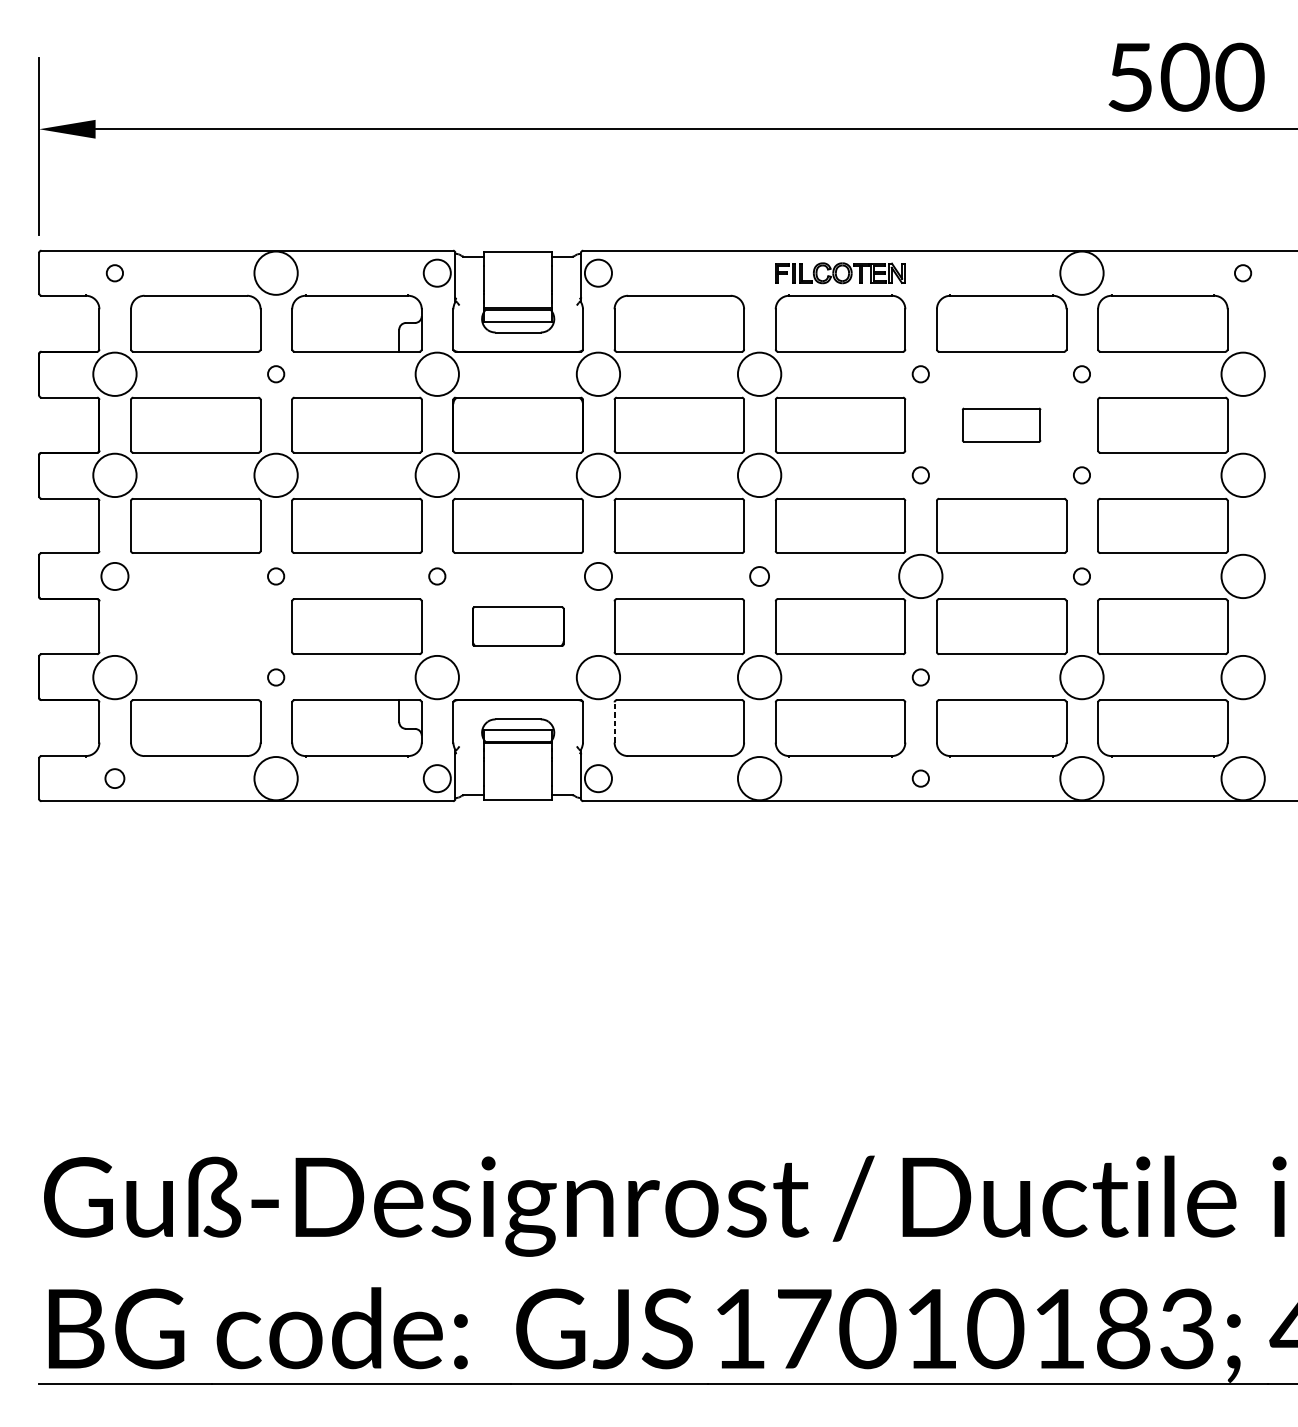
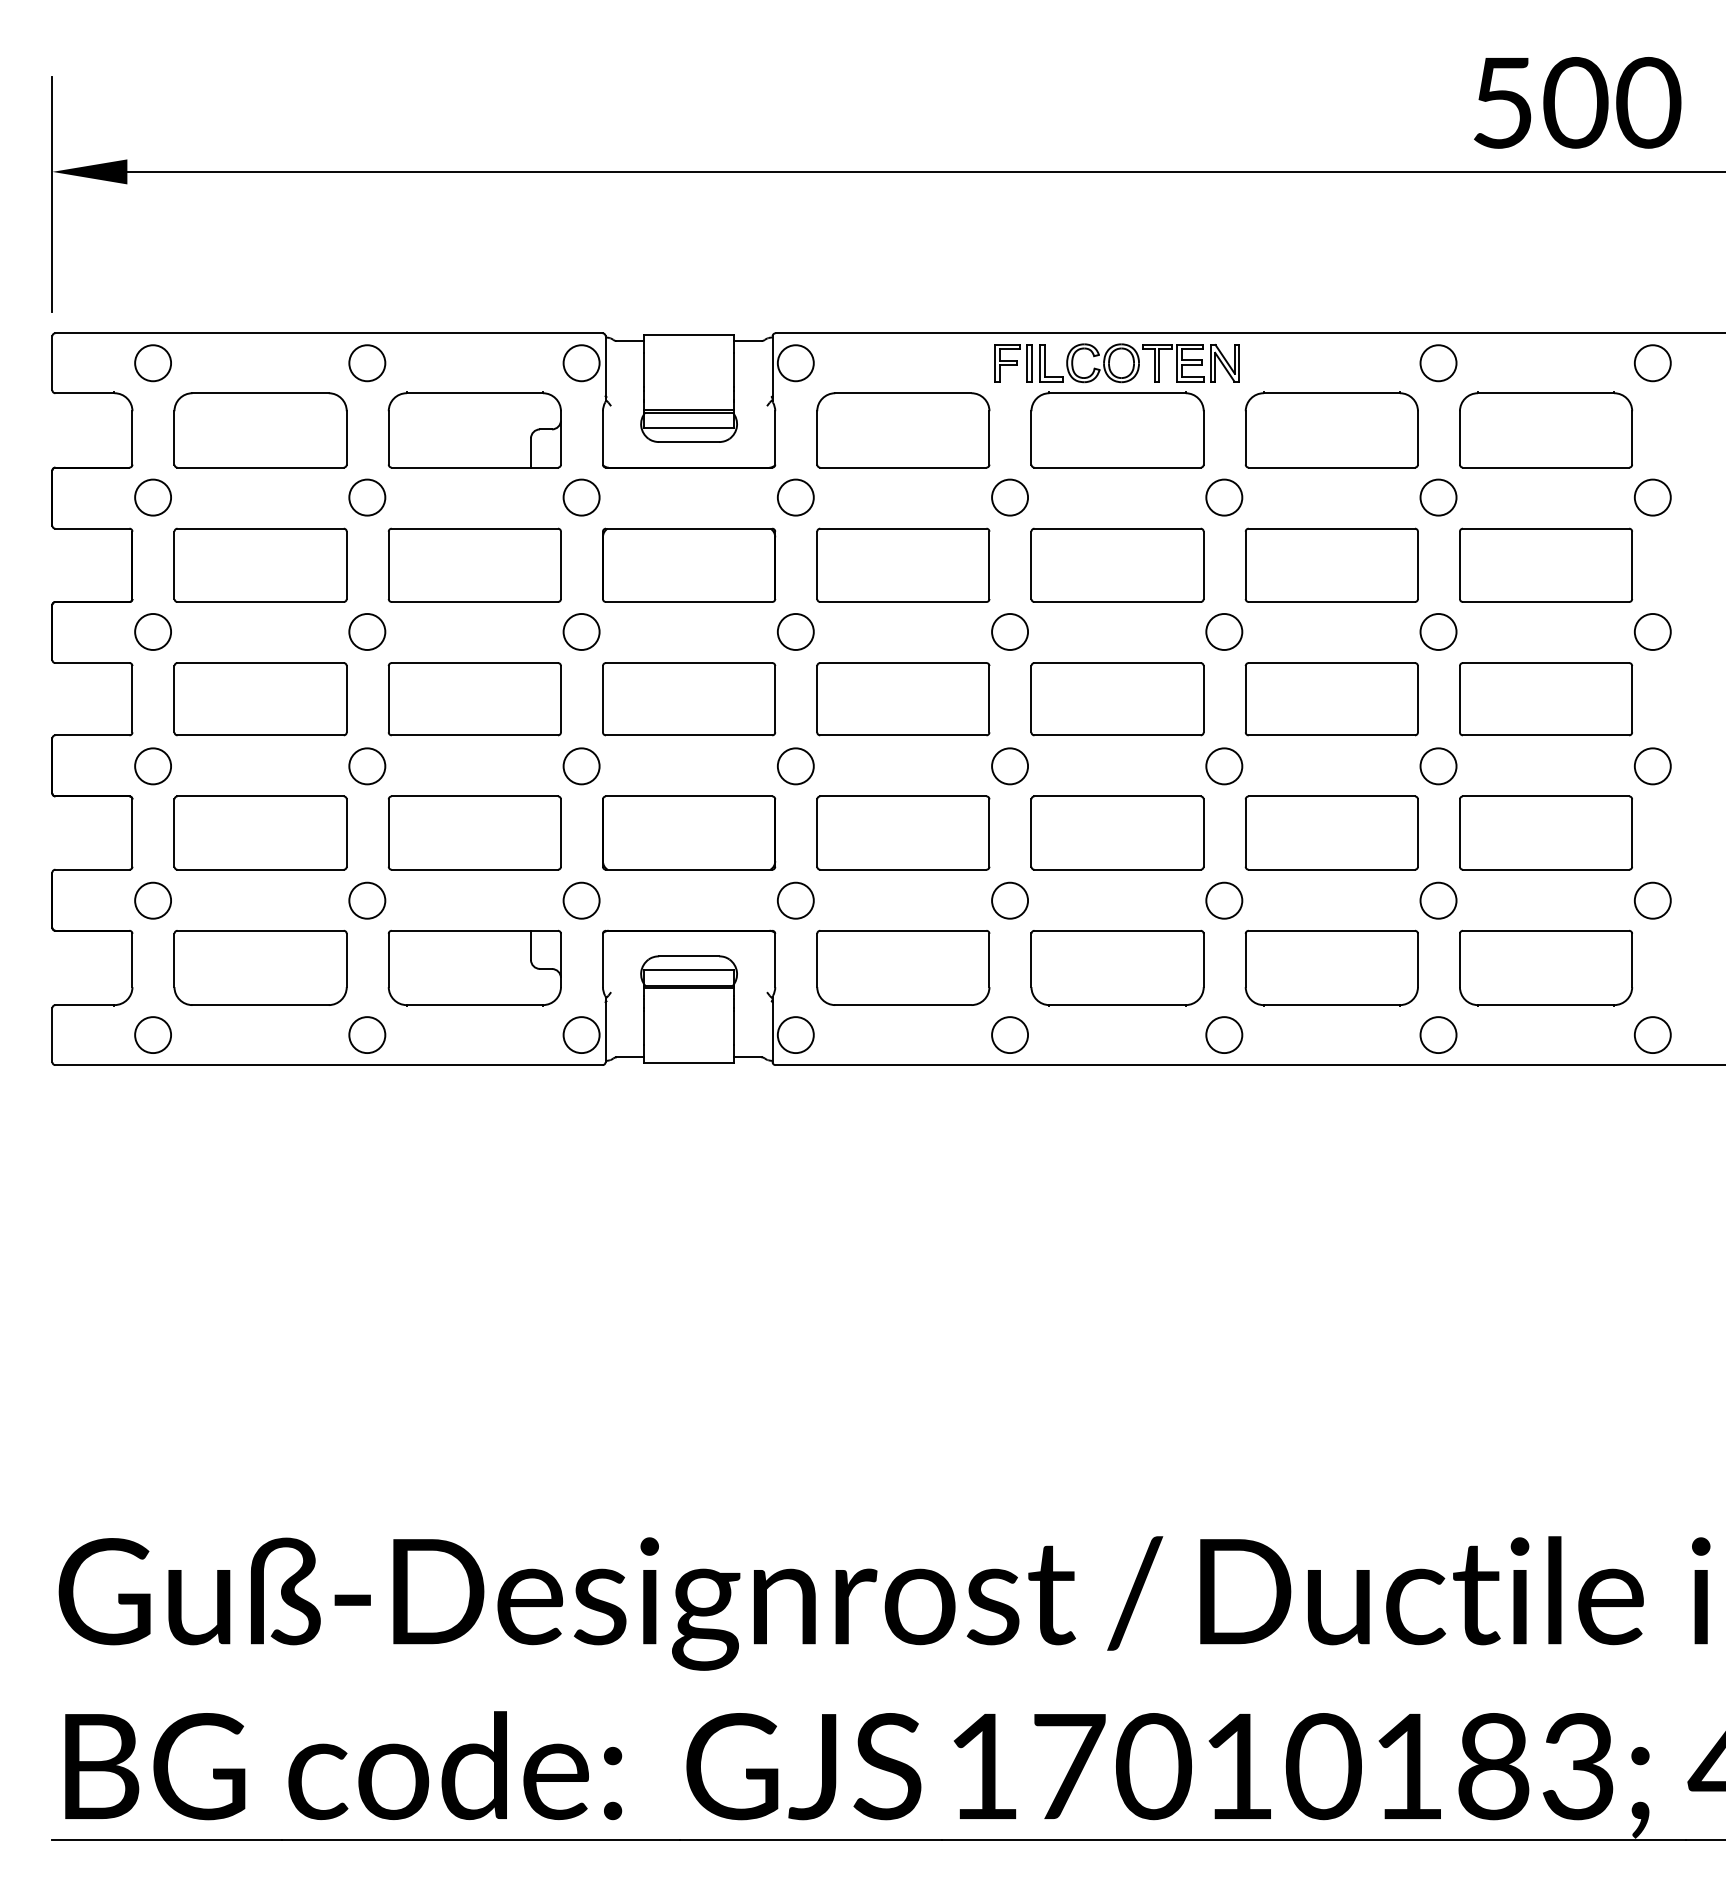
circle: (114, 273) -> (152, 363), size x1.67
circle: (276, 273) -> (367, 363), size x0.62
part: (839, 273) -> (1116, 363), size x1.43
circle: (1081, 273) -> (1438, 363), size x0.62
circle: (1242, 273) -> (1652, 363), size x1.67
circle: (115, 374) -> (153, 497), size x0.62
circle: (276, 374) -> (367, 497), size x1.67
circle: (437, 374) -> (581, 497), size x0.62
circle: (598, 374) -> (795, 497), size x0.62
circle: (759, 374) -> (1010, 497), size x0.62
circle: (920, 374) -> (1224, 497), size x1.67
circle: (1081, 374) -> (1438, 497), size x1.67
circle: (1242, 374) -> (1652, 497), size x0.62
part: (1001, 424) -> (1331, 564), size x1.67
circle: (115, 475) -> (153, 631), size x0.62
circle: (276, 475) -> (367, 631), size x0.62
circle: (437, 475) -> (581, 631), size x0.62
circle: (598, 475) -> (795, 631), size x0.62
circle: (759, 475) -> (1010, 631), size x0.62
circle: (920, 475) -> (1224, 631), size x1.67
circle: (1081, 475) -> (1438, 631), size x1.67
circle: (1242, 475) -> (1652, 631), size x0.62
circle: (276, 576) -> (367, 766), size x1.67
circle: (437, 576) -> (581, 766), size x1.67
circle: (759, 576) -> (1009, 766), size x1.43
circle: (920, 576) -> (1224, 766), size x0.62
circle: (1081, 576) -> (1438, 766), size x1.67
circle: (1242, 576) -> (1652, 766), size x0.62
part: (195, 626) -> (260, 832), added
part: (518, 626) -> (689, 832), size x1.43
circle: (115, 677) -> (153, 900), size x0.62
circle: (276, 677) -> (367, 900), size x1.67
circle: (437, 677) -> (581, 900), size x0.62
circle: (598, 677) -> (795, 900), size x0.62
circle: (759, 677) -> (1010, 900), size x0.62
circle: (920, 677) -> (1224, 900), size x1.67
circle: (1081, 677) -> (1438, 900), size x0.62
circle: (1242, 677) -> (1652, 900), size x0.62
line: (614, 722) -> (817, 960), dashed -> solid
circle: (114, 778) -> (152, 1034), size x1.43
circle: (276, 778) -> (367, 1035), size x0.62
circle: (759, 778) -> (1010, 1035), size x0.62
circle: (920, 778) -> (1224, 1034), size x1.67
circle: (1081, 778) -> (1438, 1035), size x0.62
circle: (1242, 778) -> (1652, 1035), size x0.62

